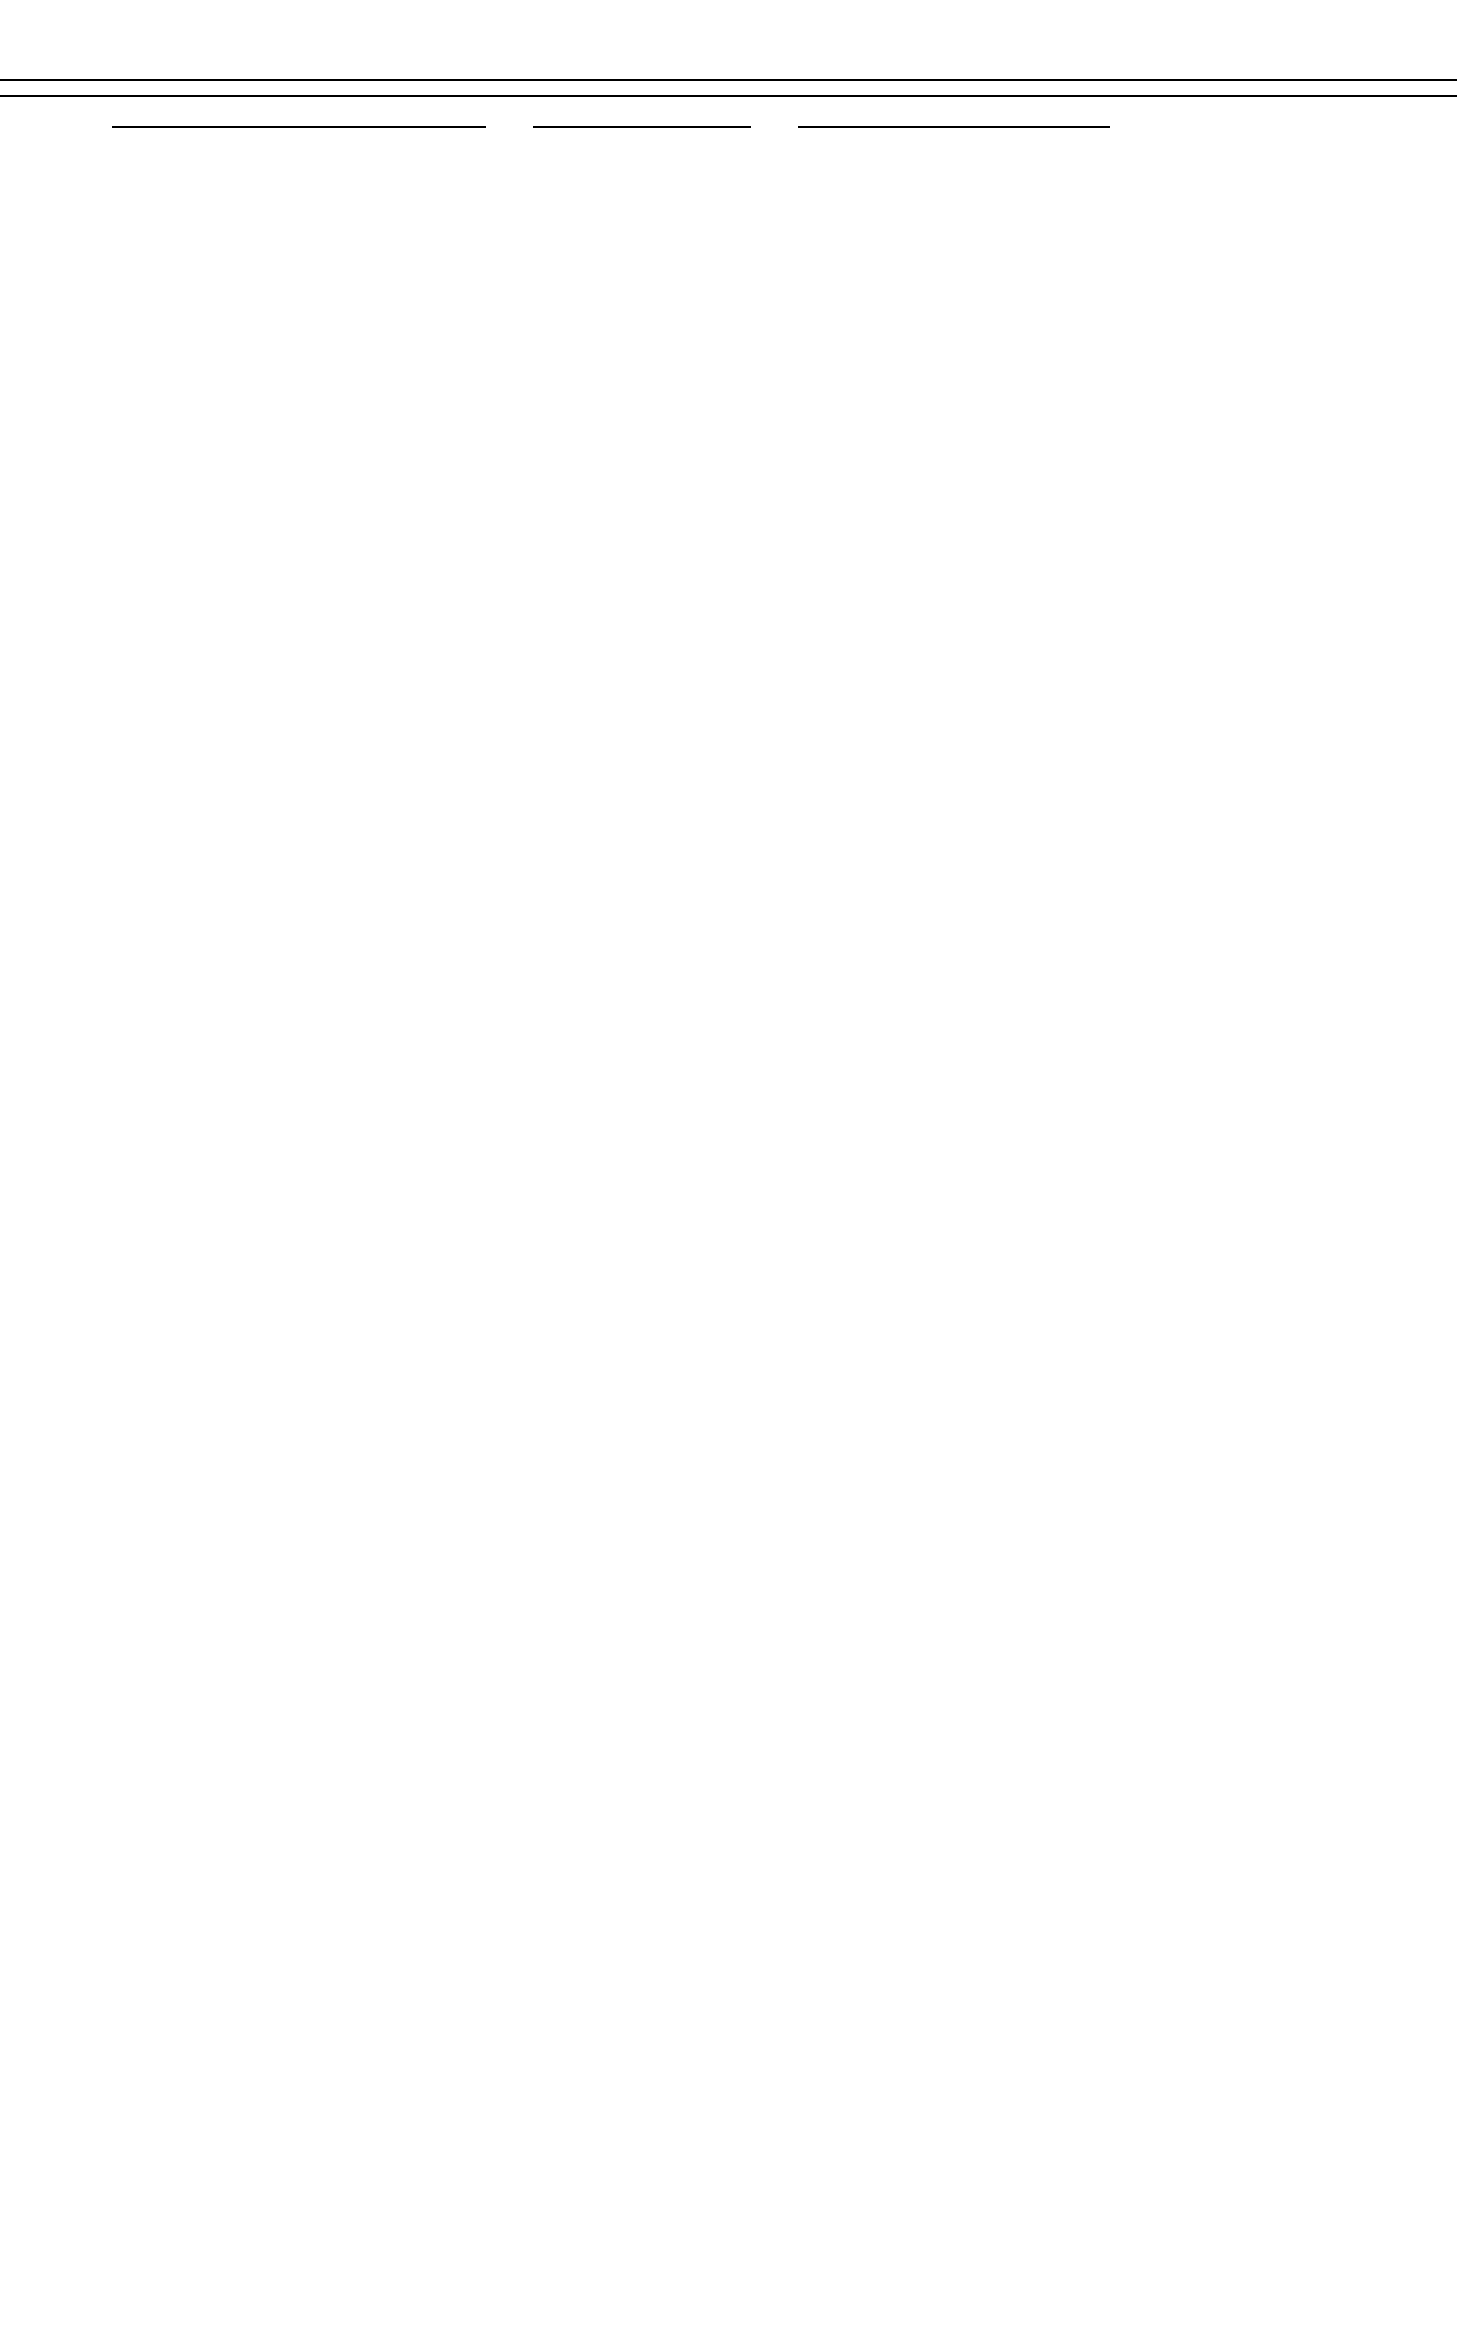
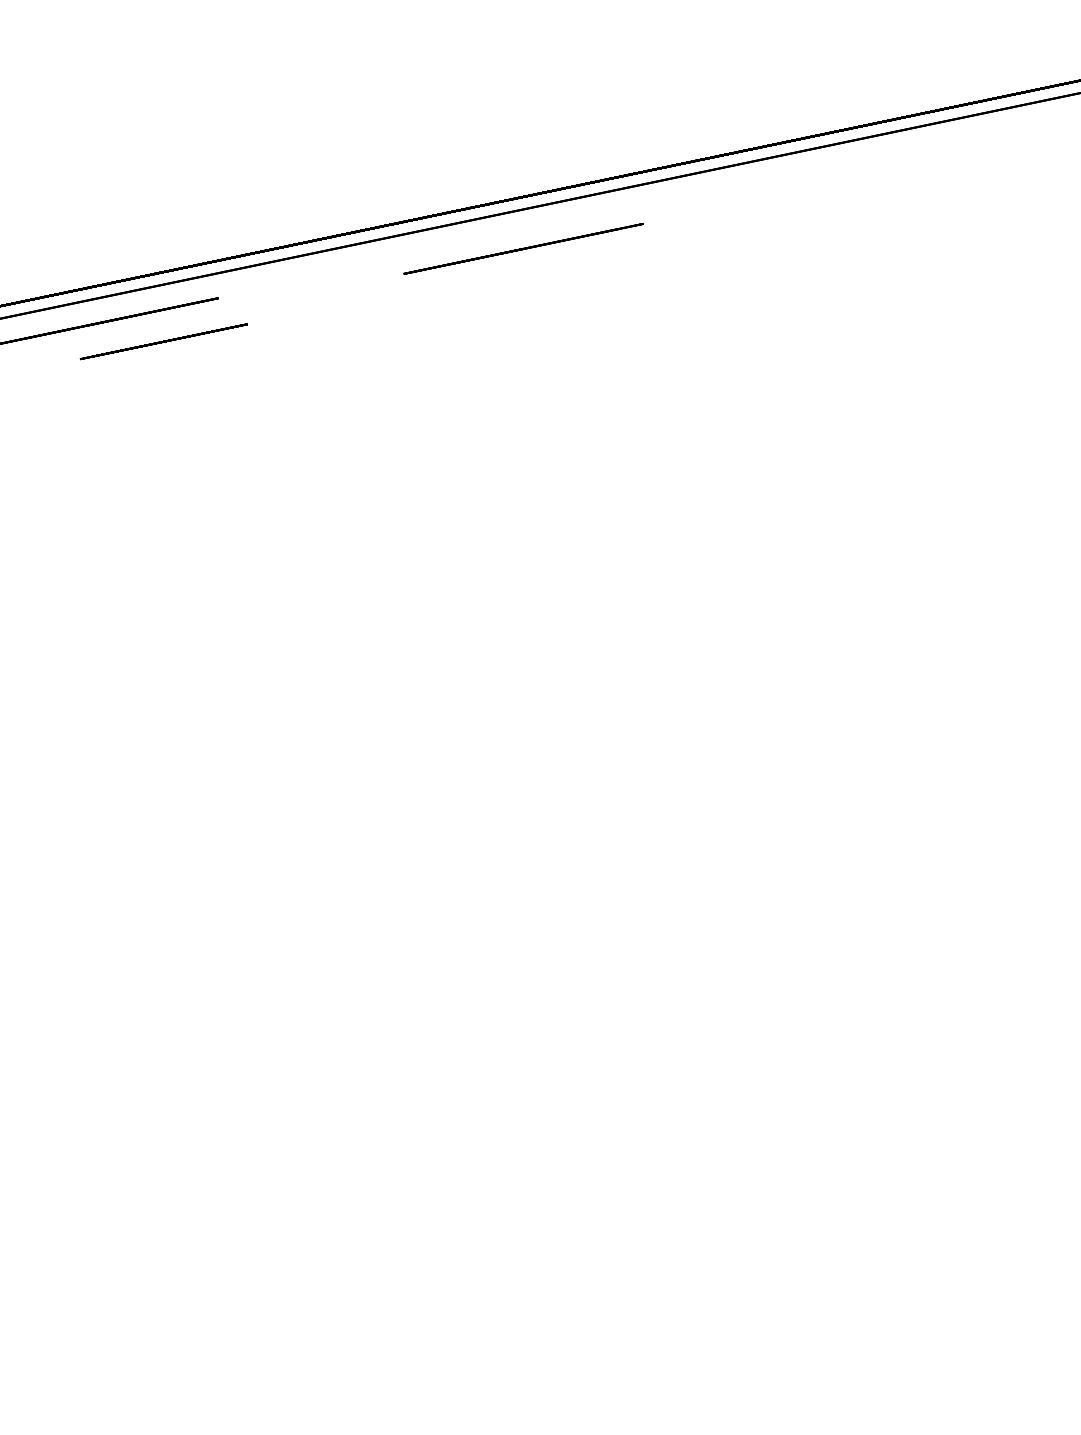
line: (641, 126) -> (163, 341), moved
line: (953, 126) -> (523, 248), moved

